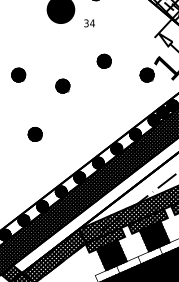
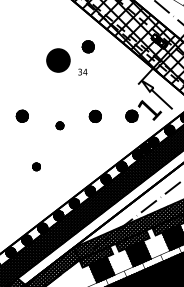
part: (103, 60) -> (94, 115), moved
part: (62, 85) -> (59, 125), size x0.6
part: (35, 134) -> (36, 166), size x0.6

